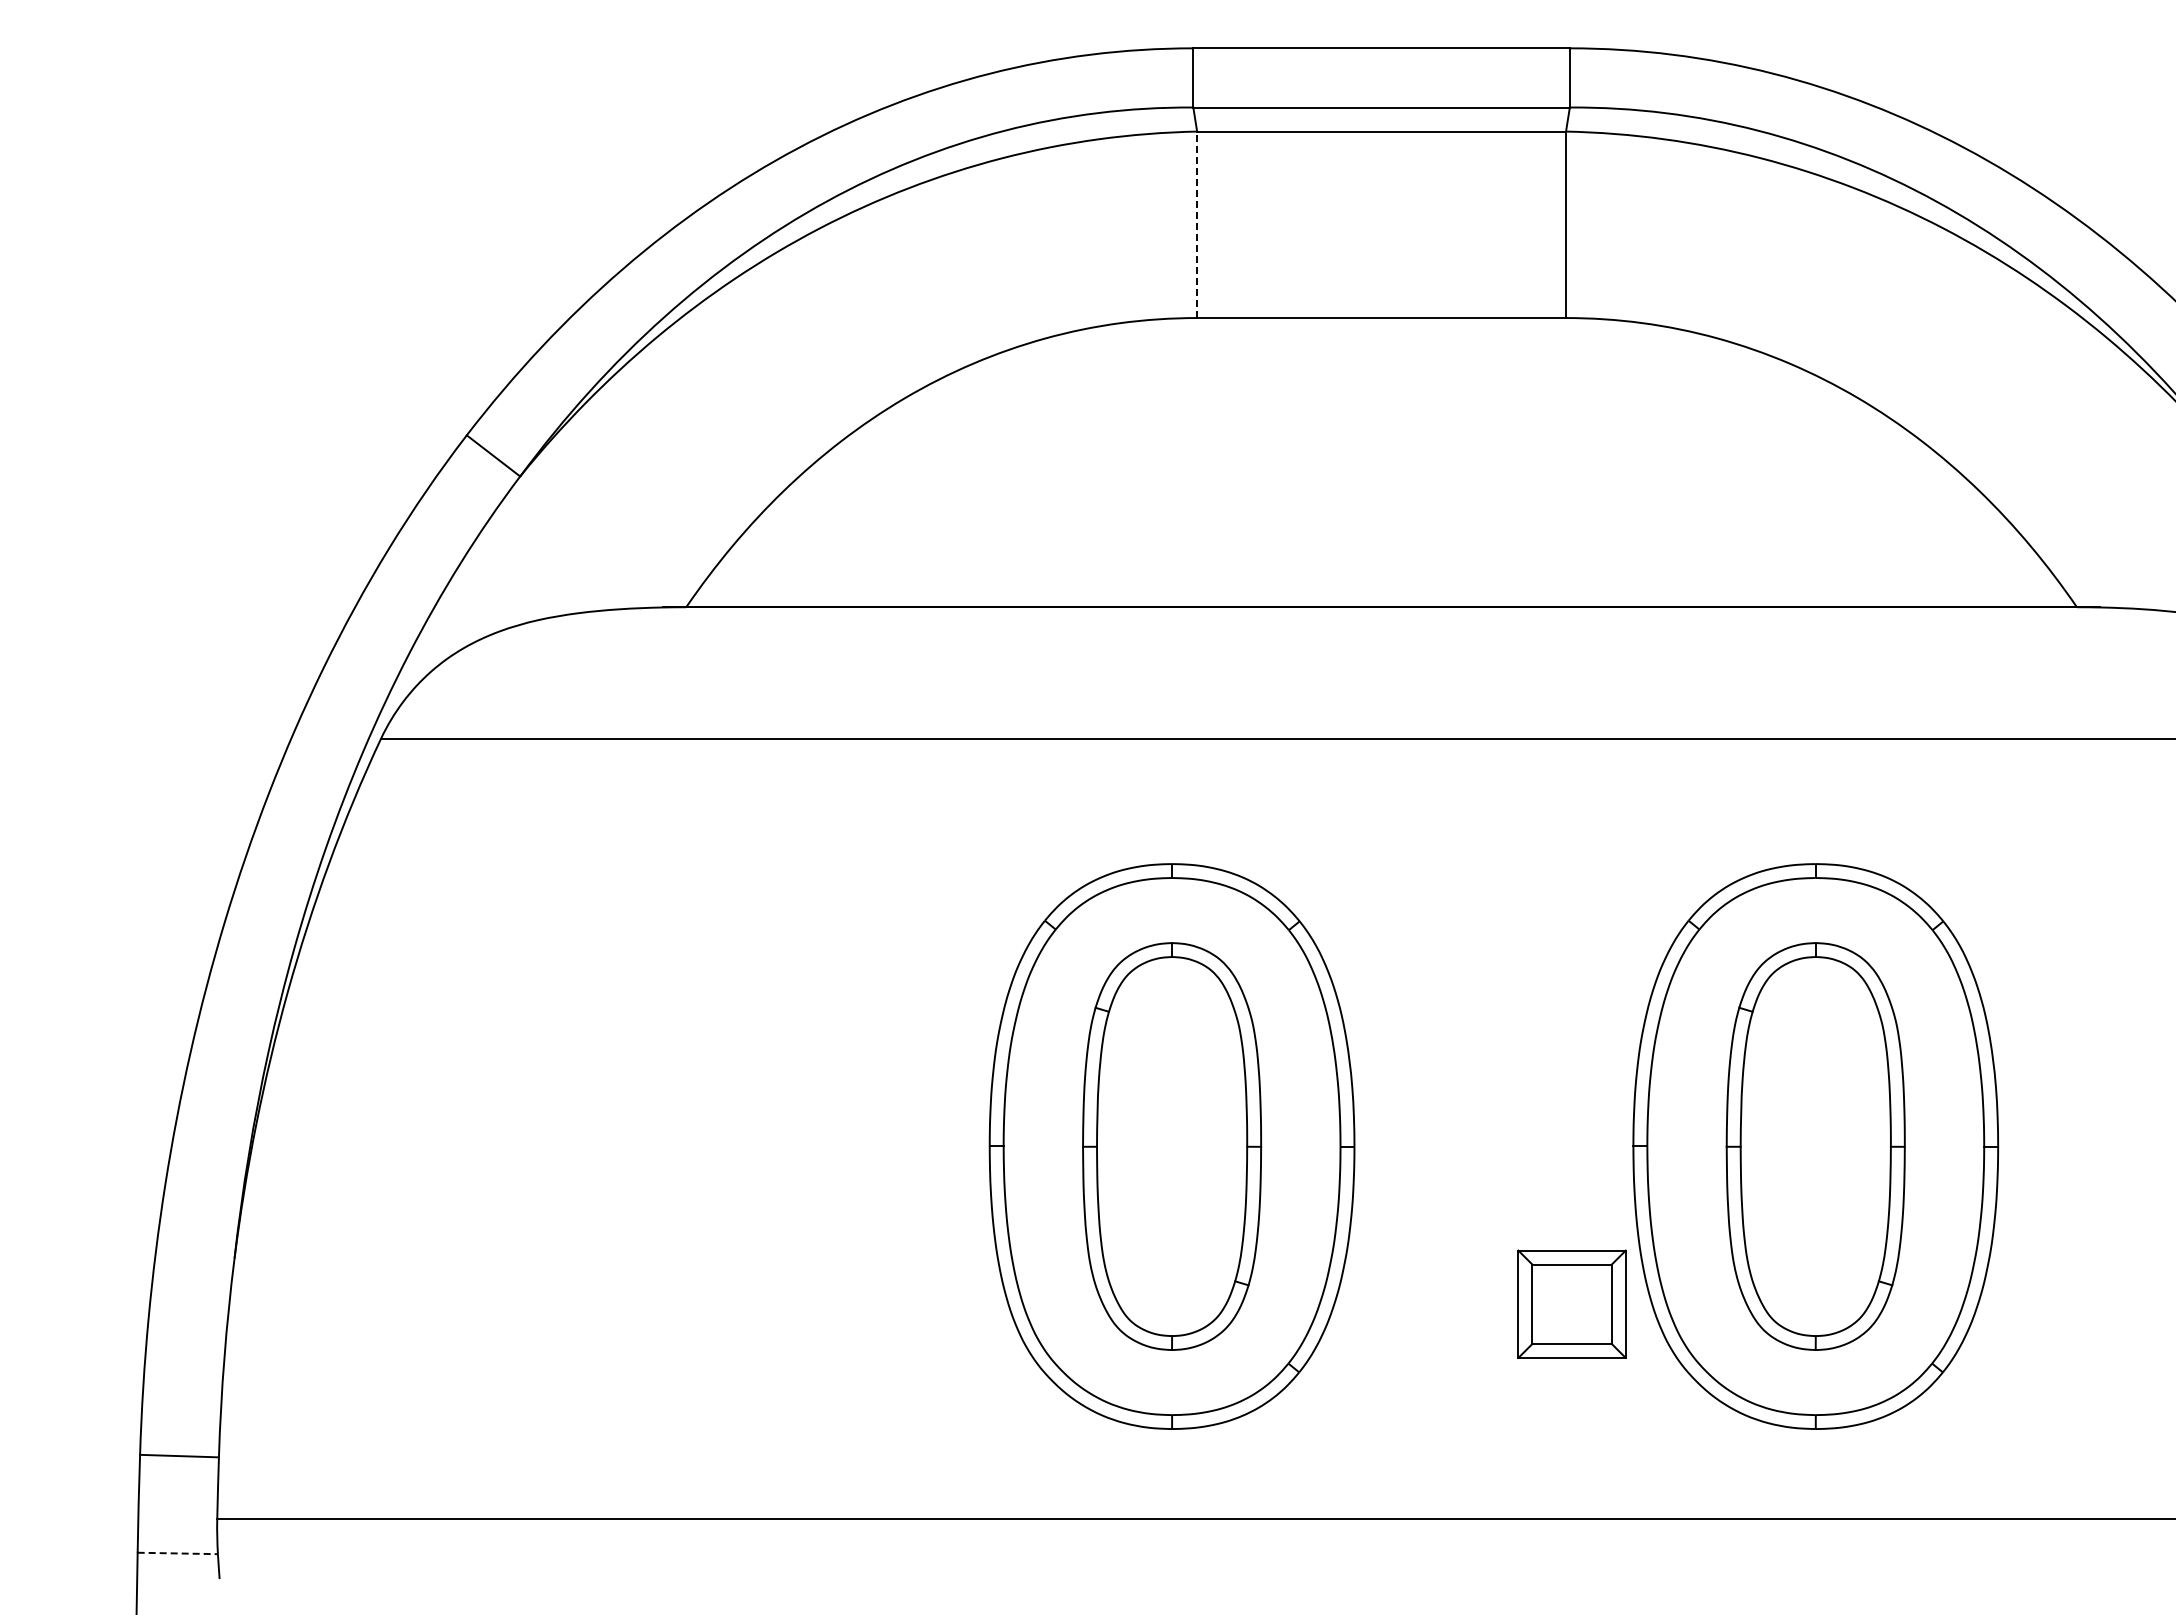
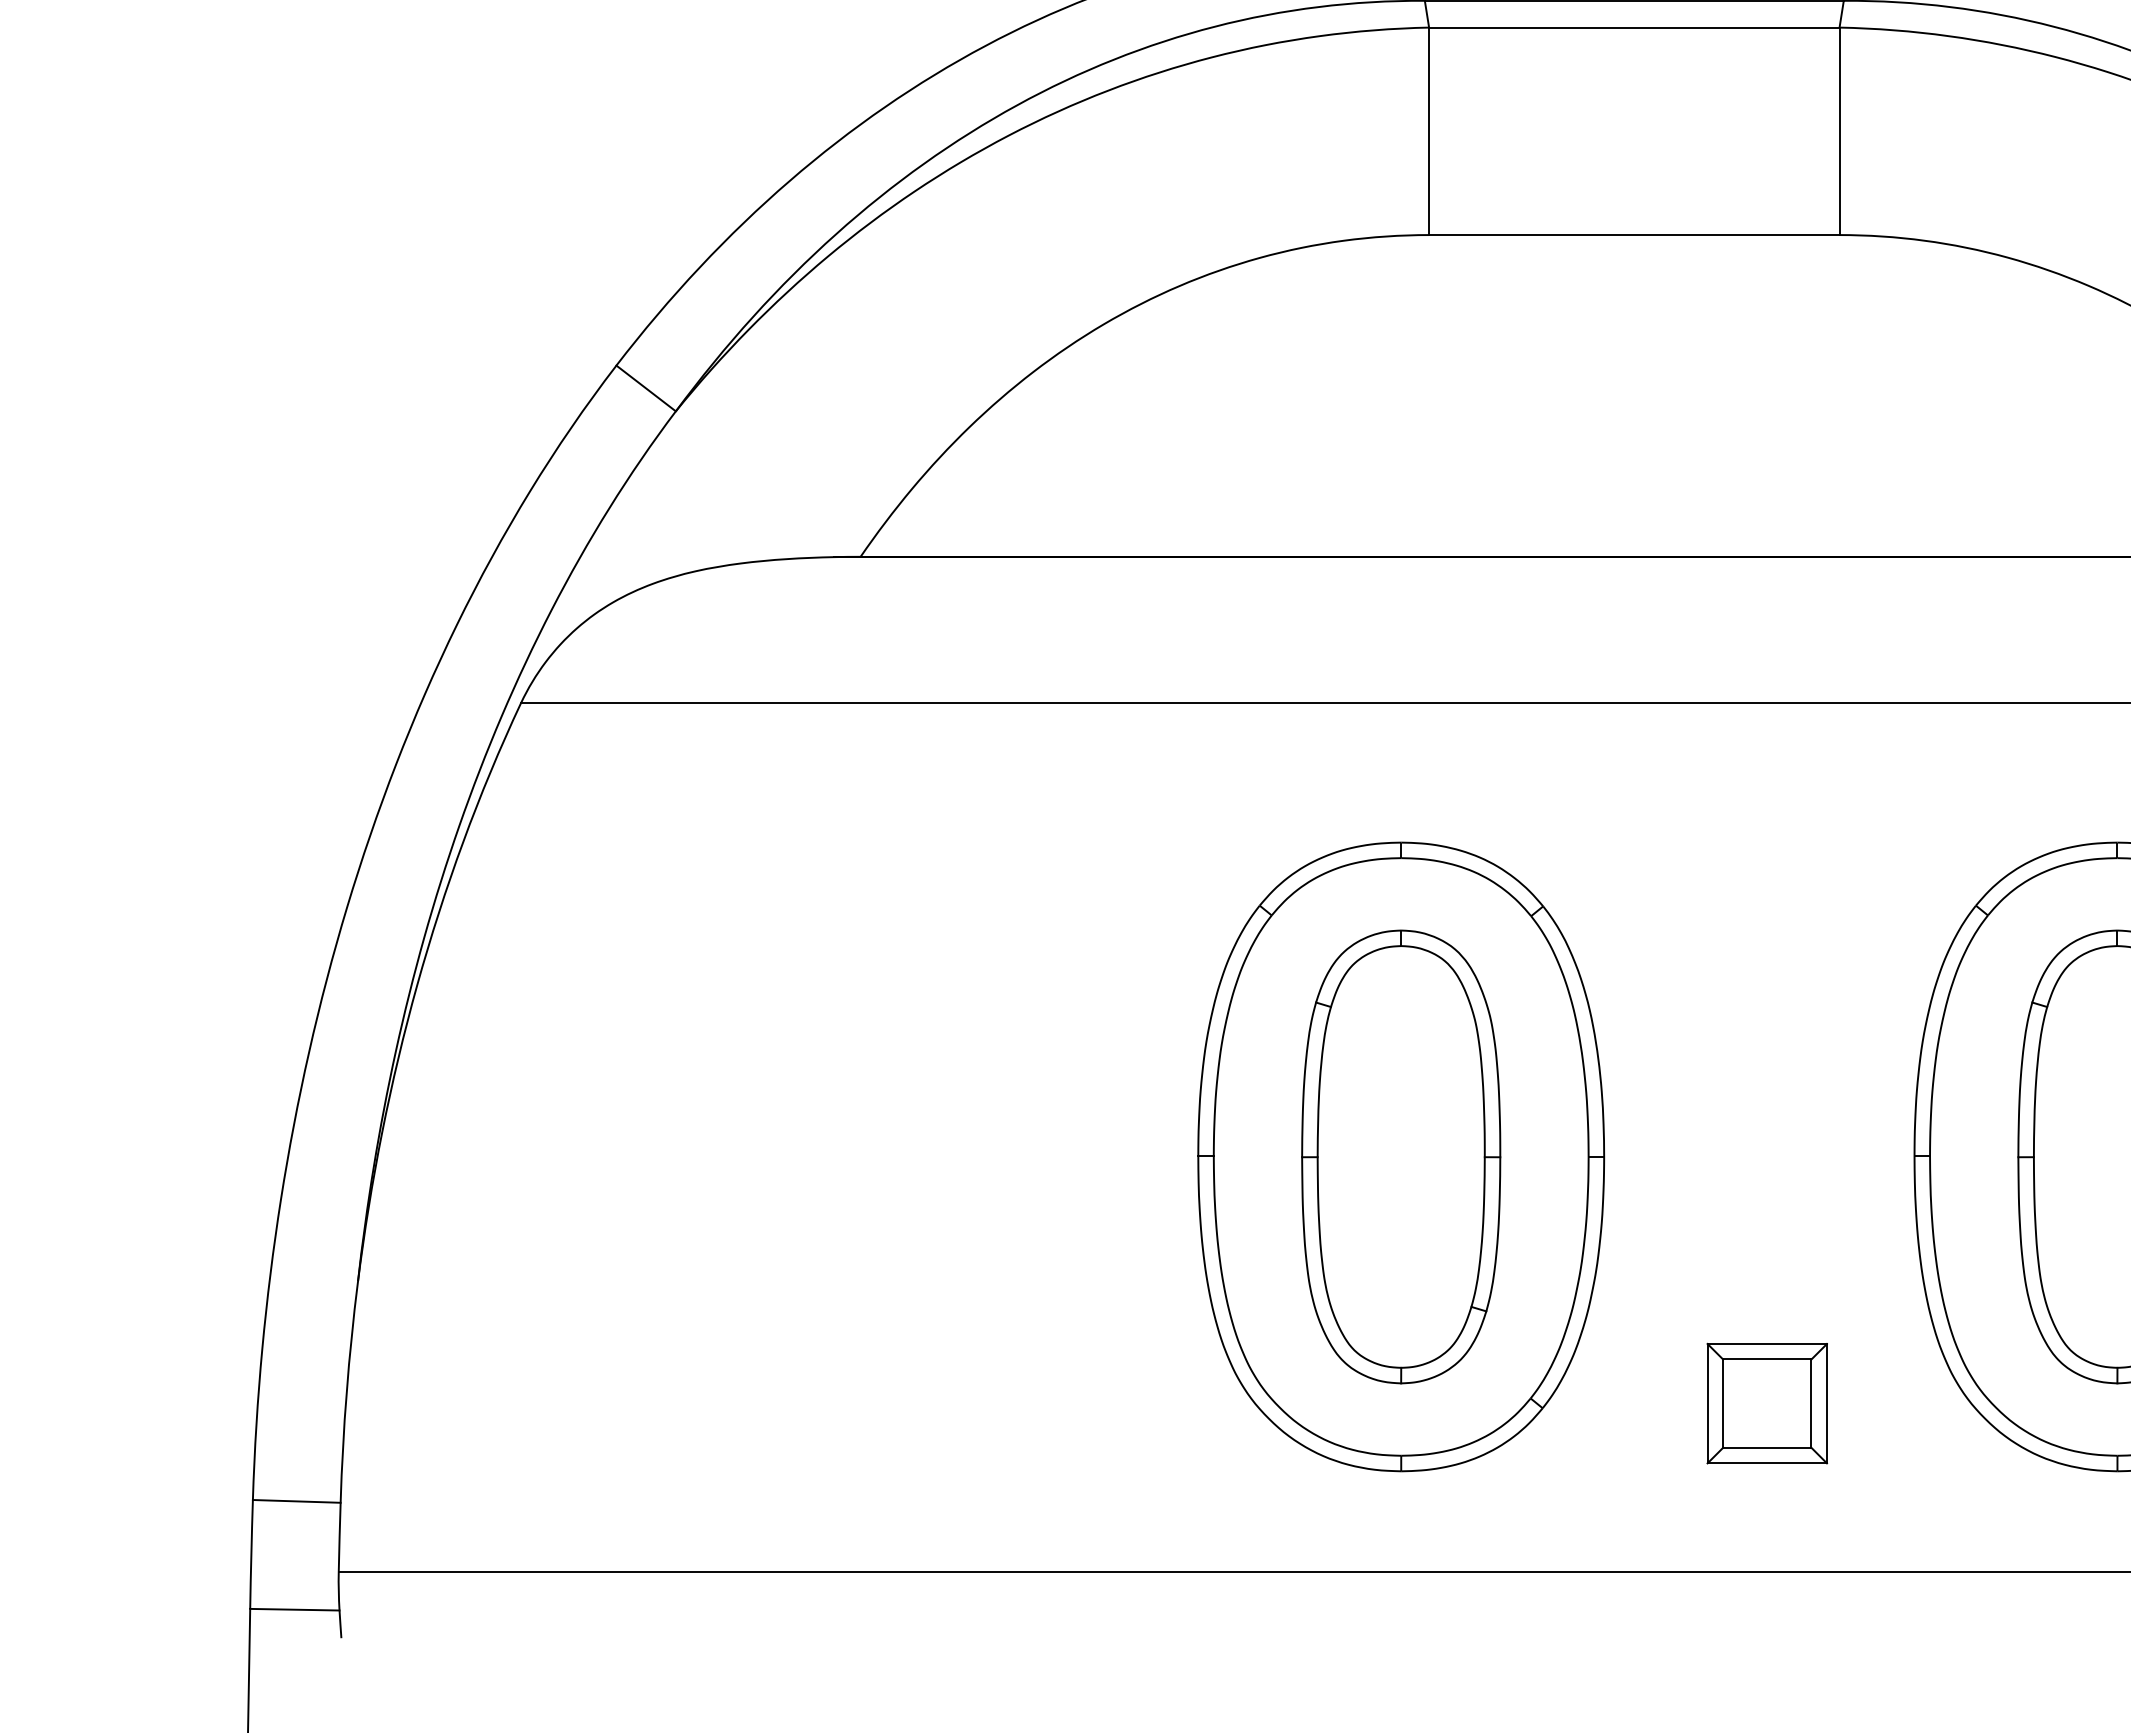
line: (1197, 224) -> (1429, 130), dashed -> solid
part: (1571, 1303) -> (1766, 1402), moved
line: (178, 1553) -> (295, 1609), dashed -> solid

